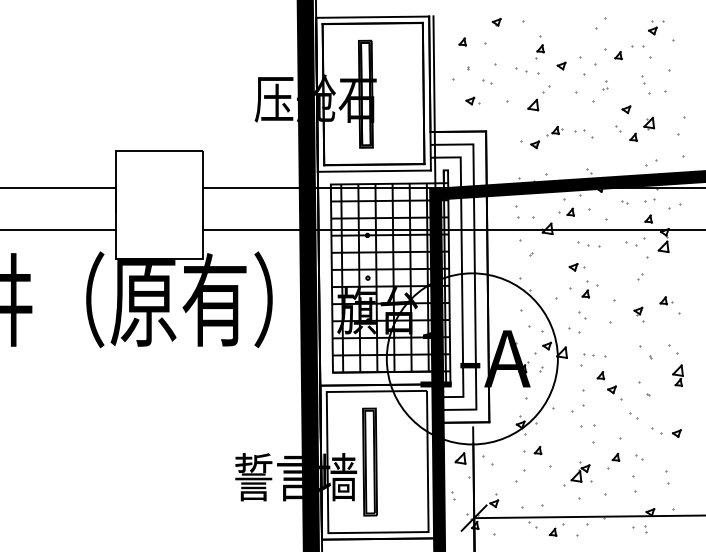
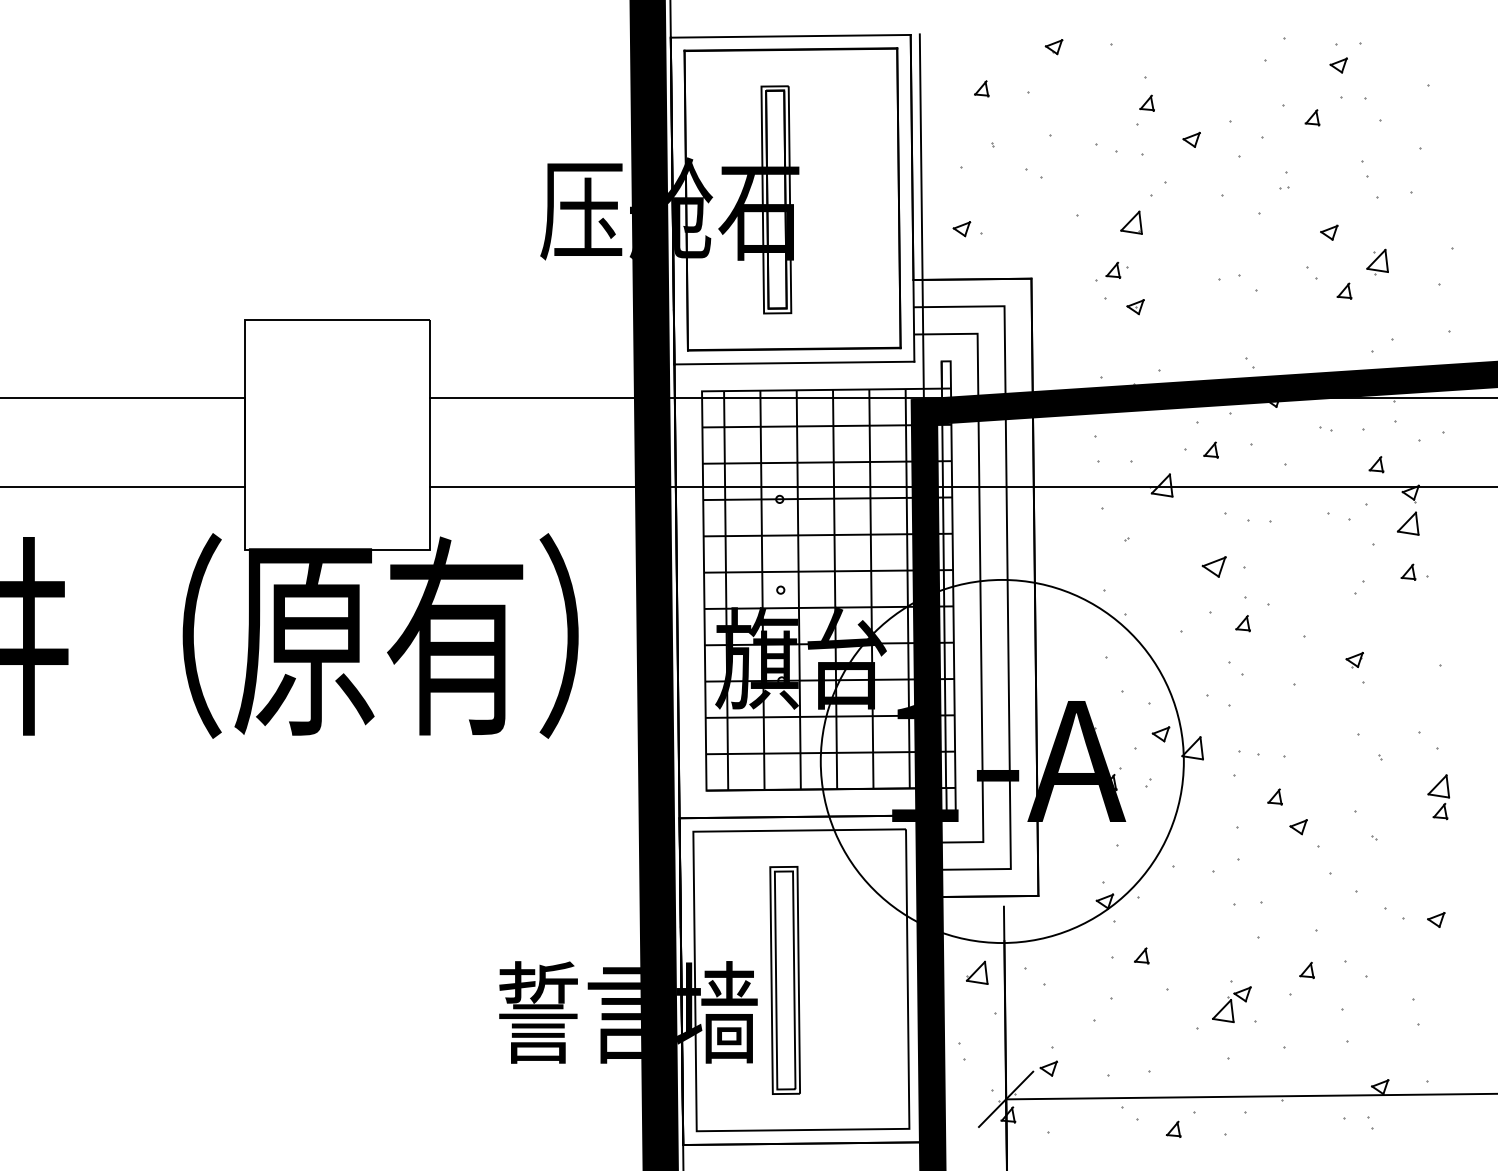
part: (656, 27) -> (1346, 58), moved
part: (472, 100) -> (966, 227), moved
part: (554, 130) -> (1110, 270), moved
part: (649, 200) -> (1378, 425), size x1.6
part: (576, 267) -> (1223, 567), size x1.4
part: (666, 300) -> (1414, 571), moved
part: (633, 415) -> (1344, 881), size x1.6
part: (639, 457) -> (1357, 970), size x1.6

